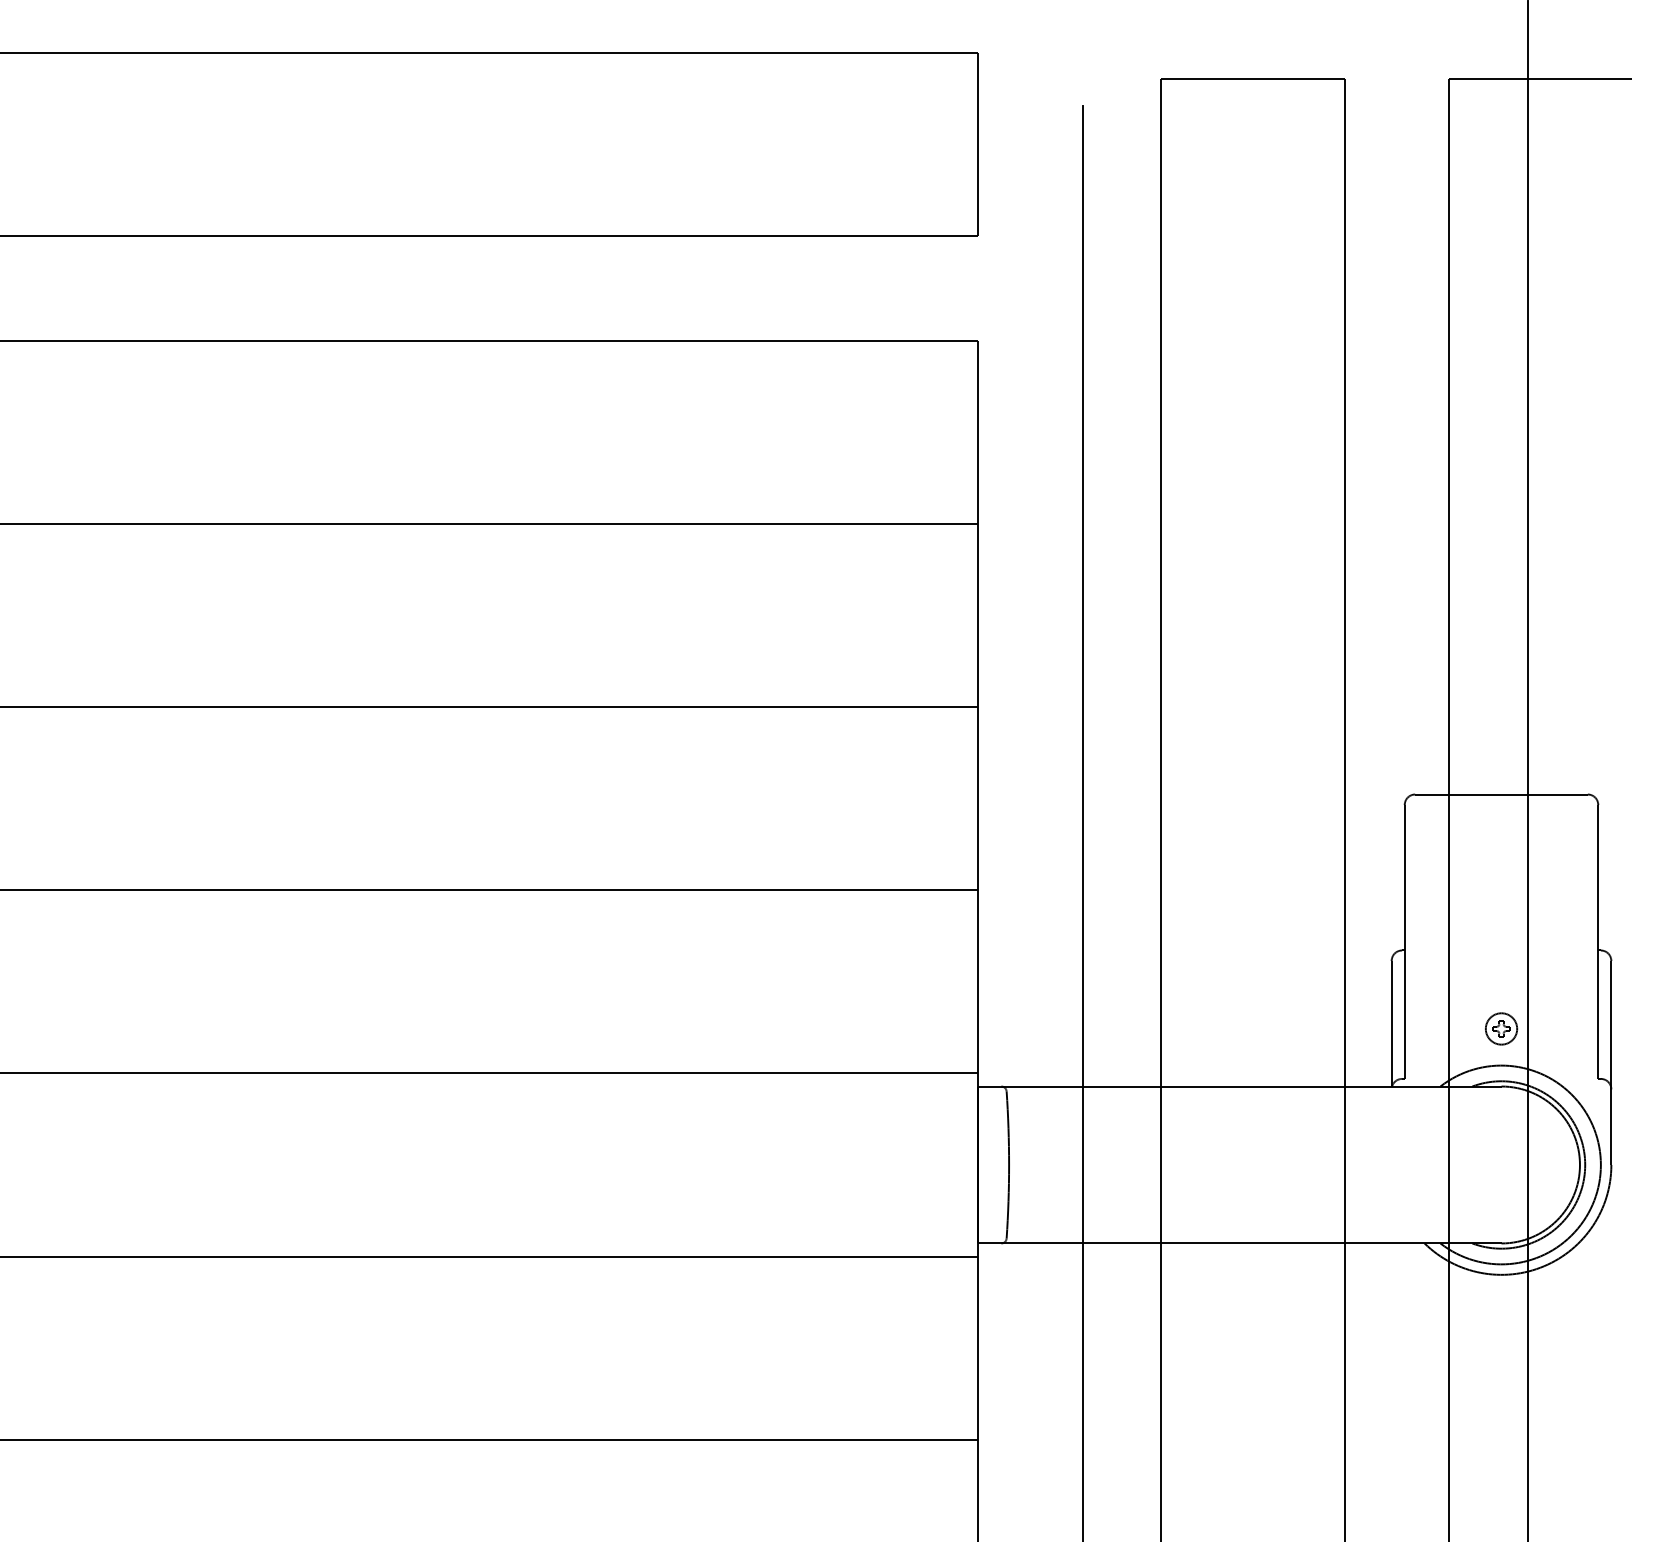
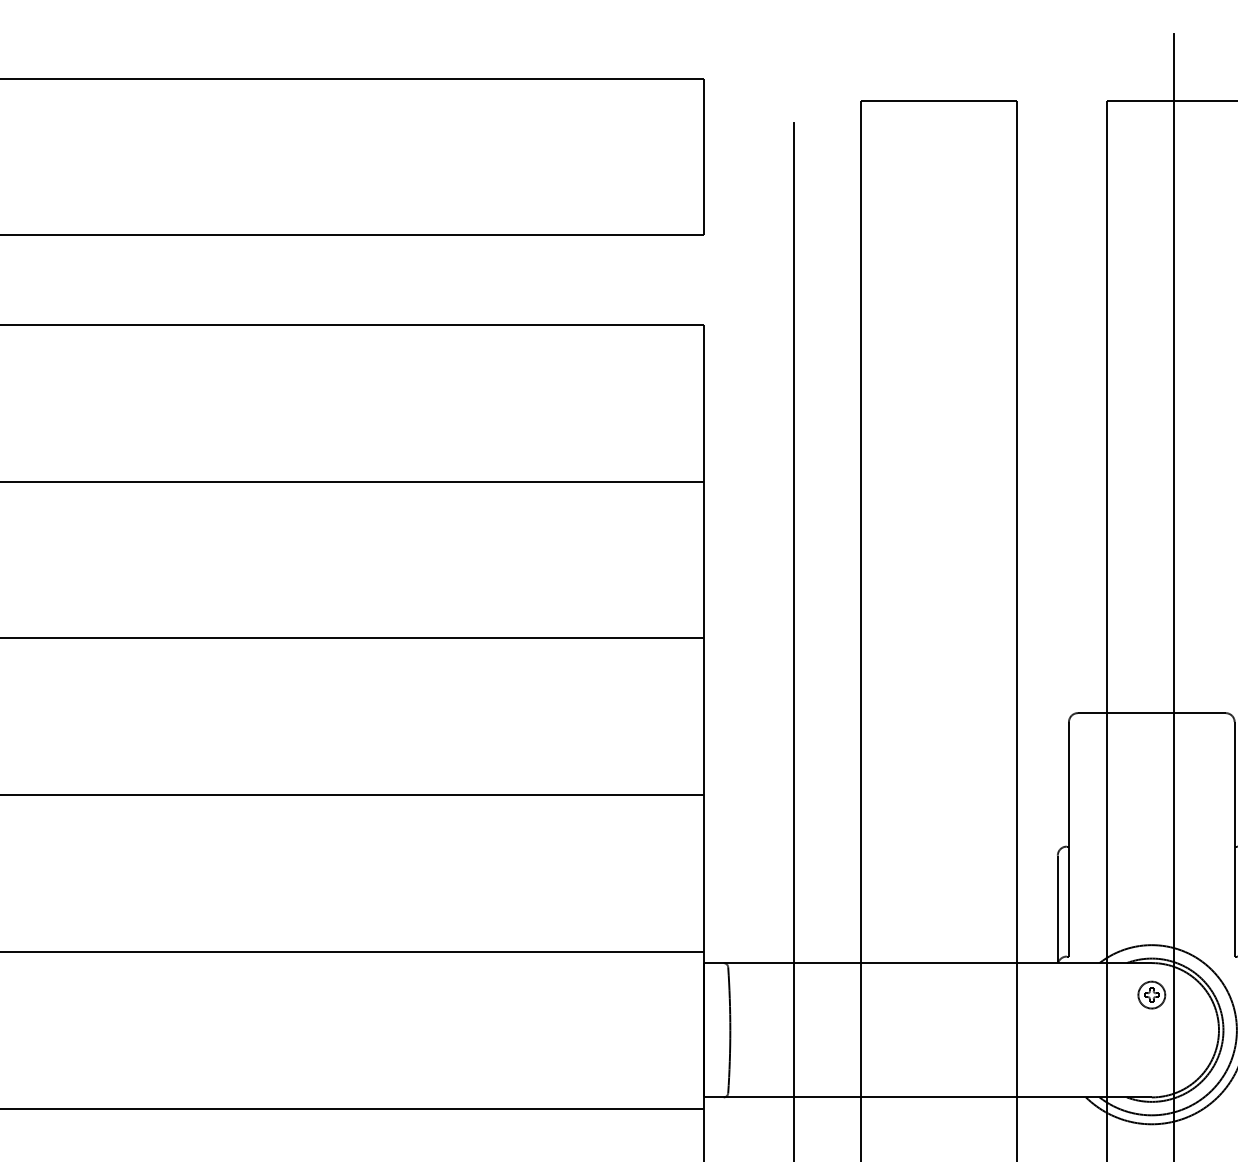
part: (1501, 1028) -> (1151, 994), moved

